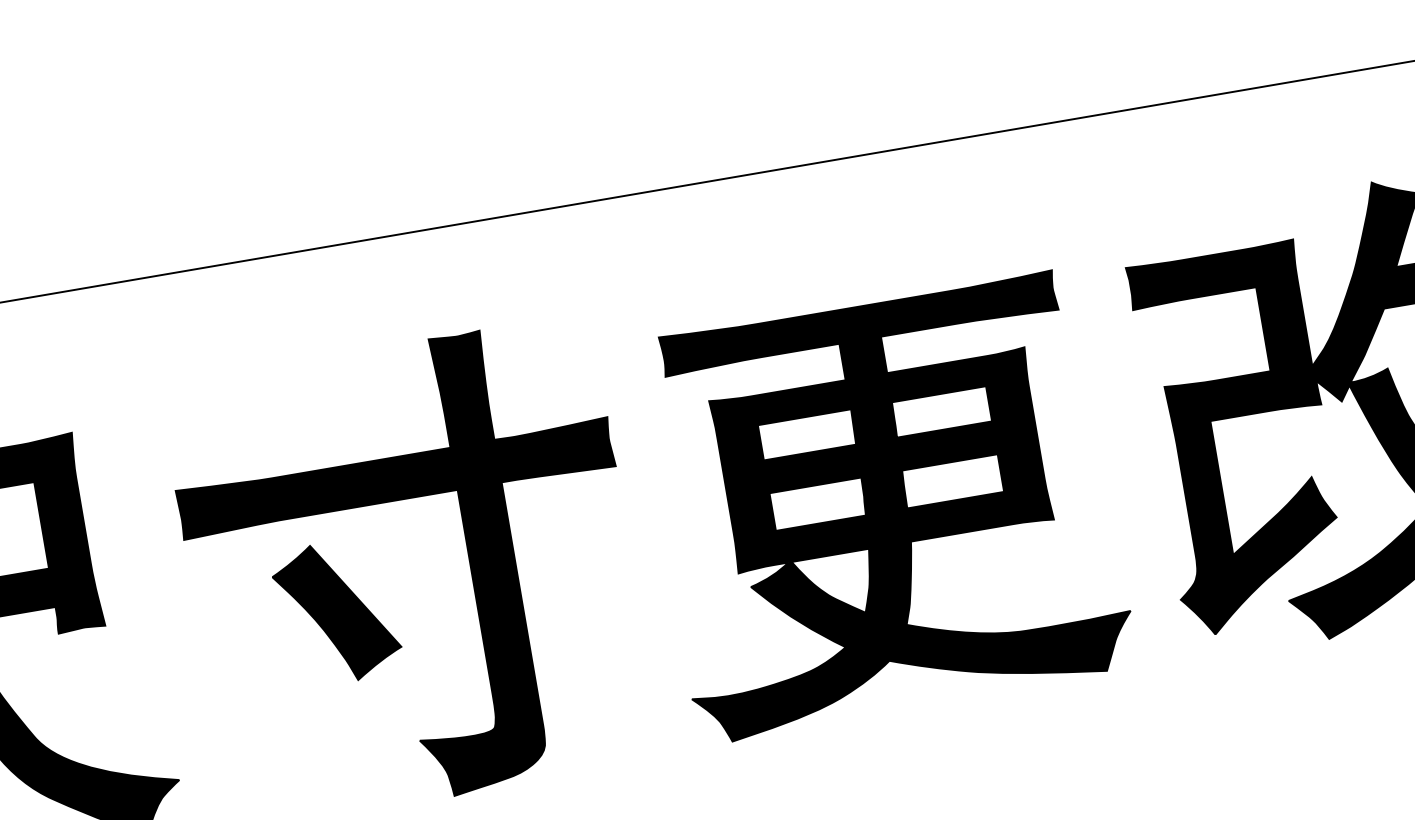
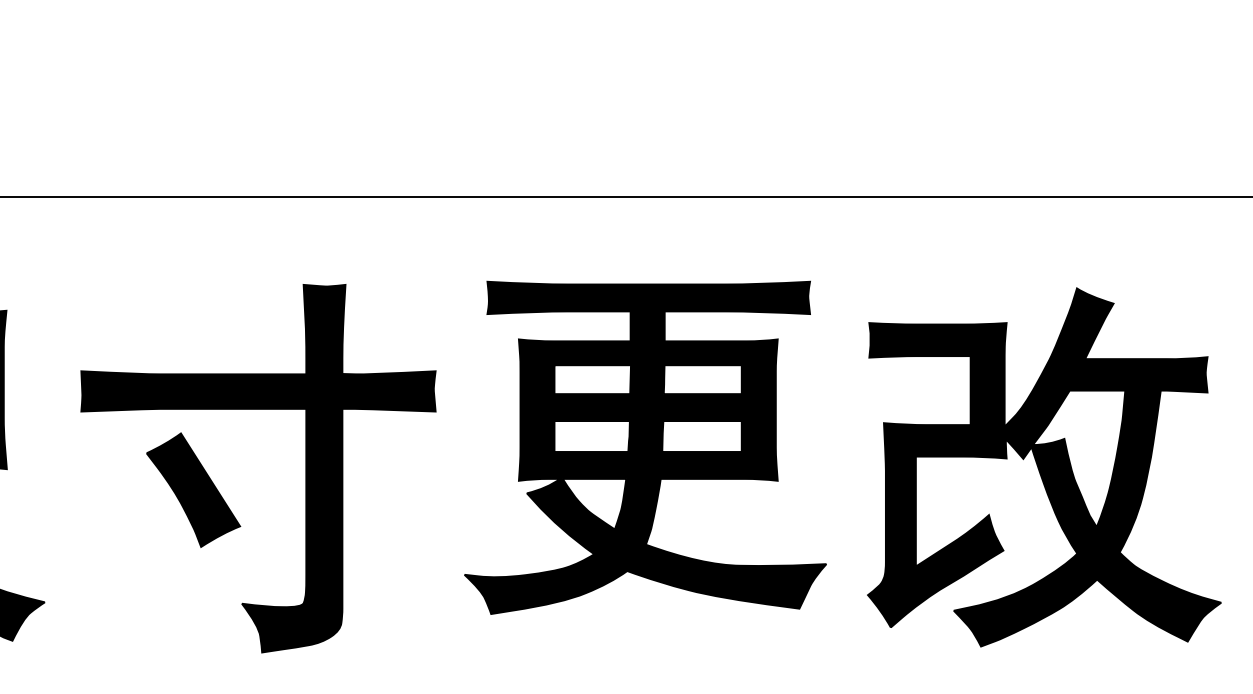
part: (885, 506) -> (645, 447), moved

